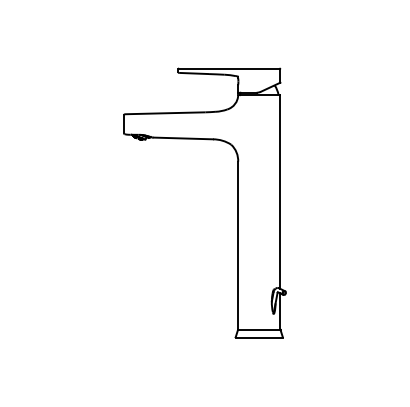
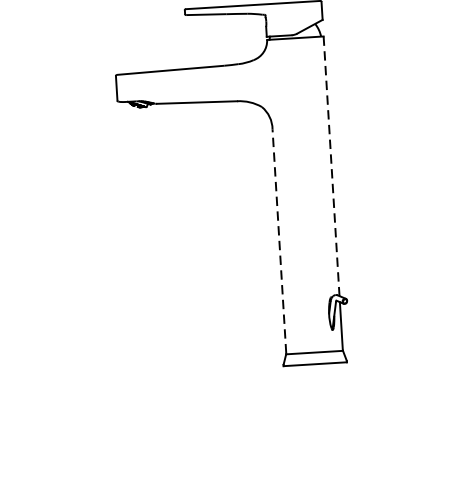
line: (280, 192) -> (331, 166), solid -> dashed
line: (238, 245) -> (279, 241), solid -> dashed

